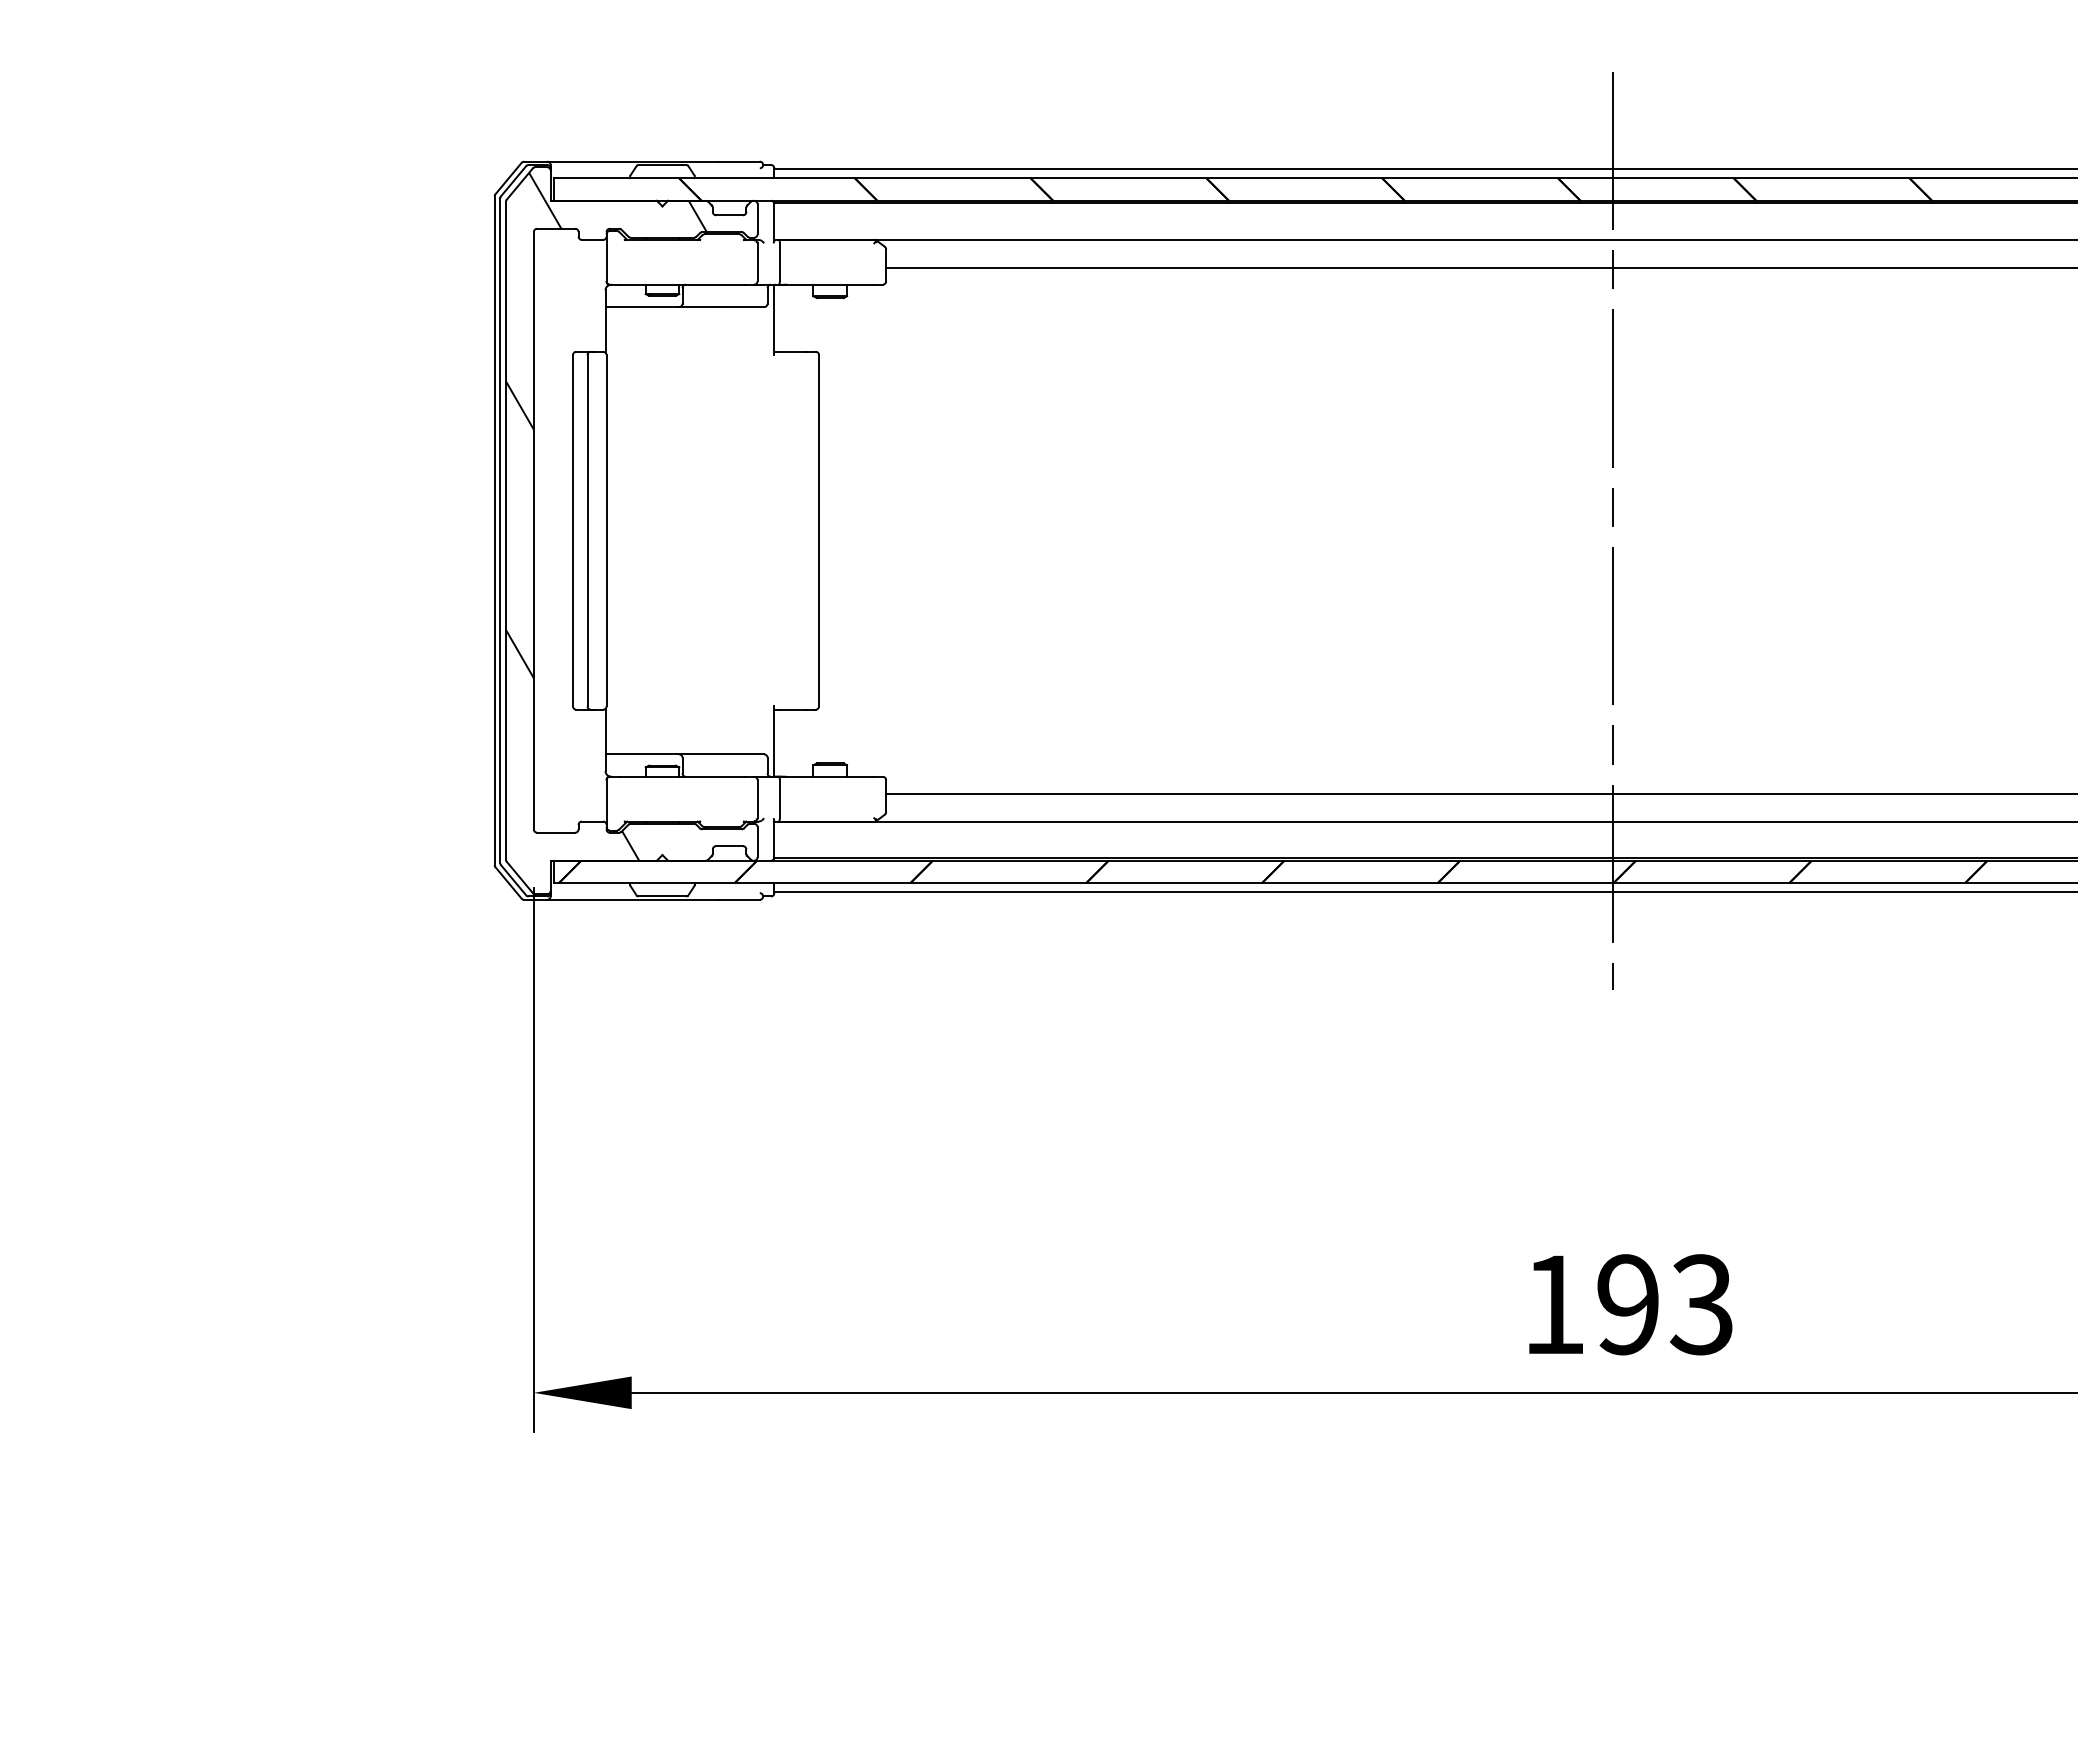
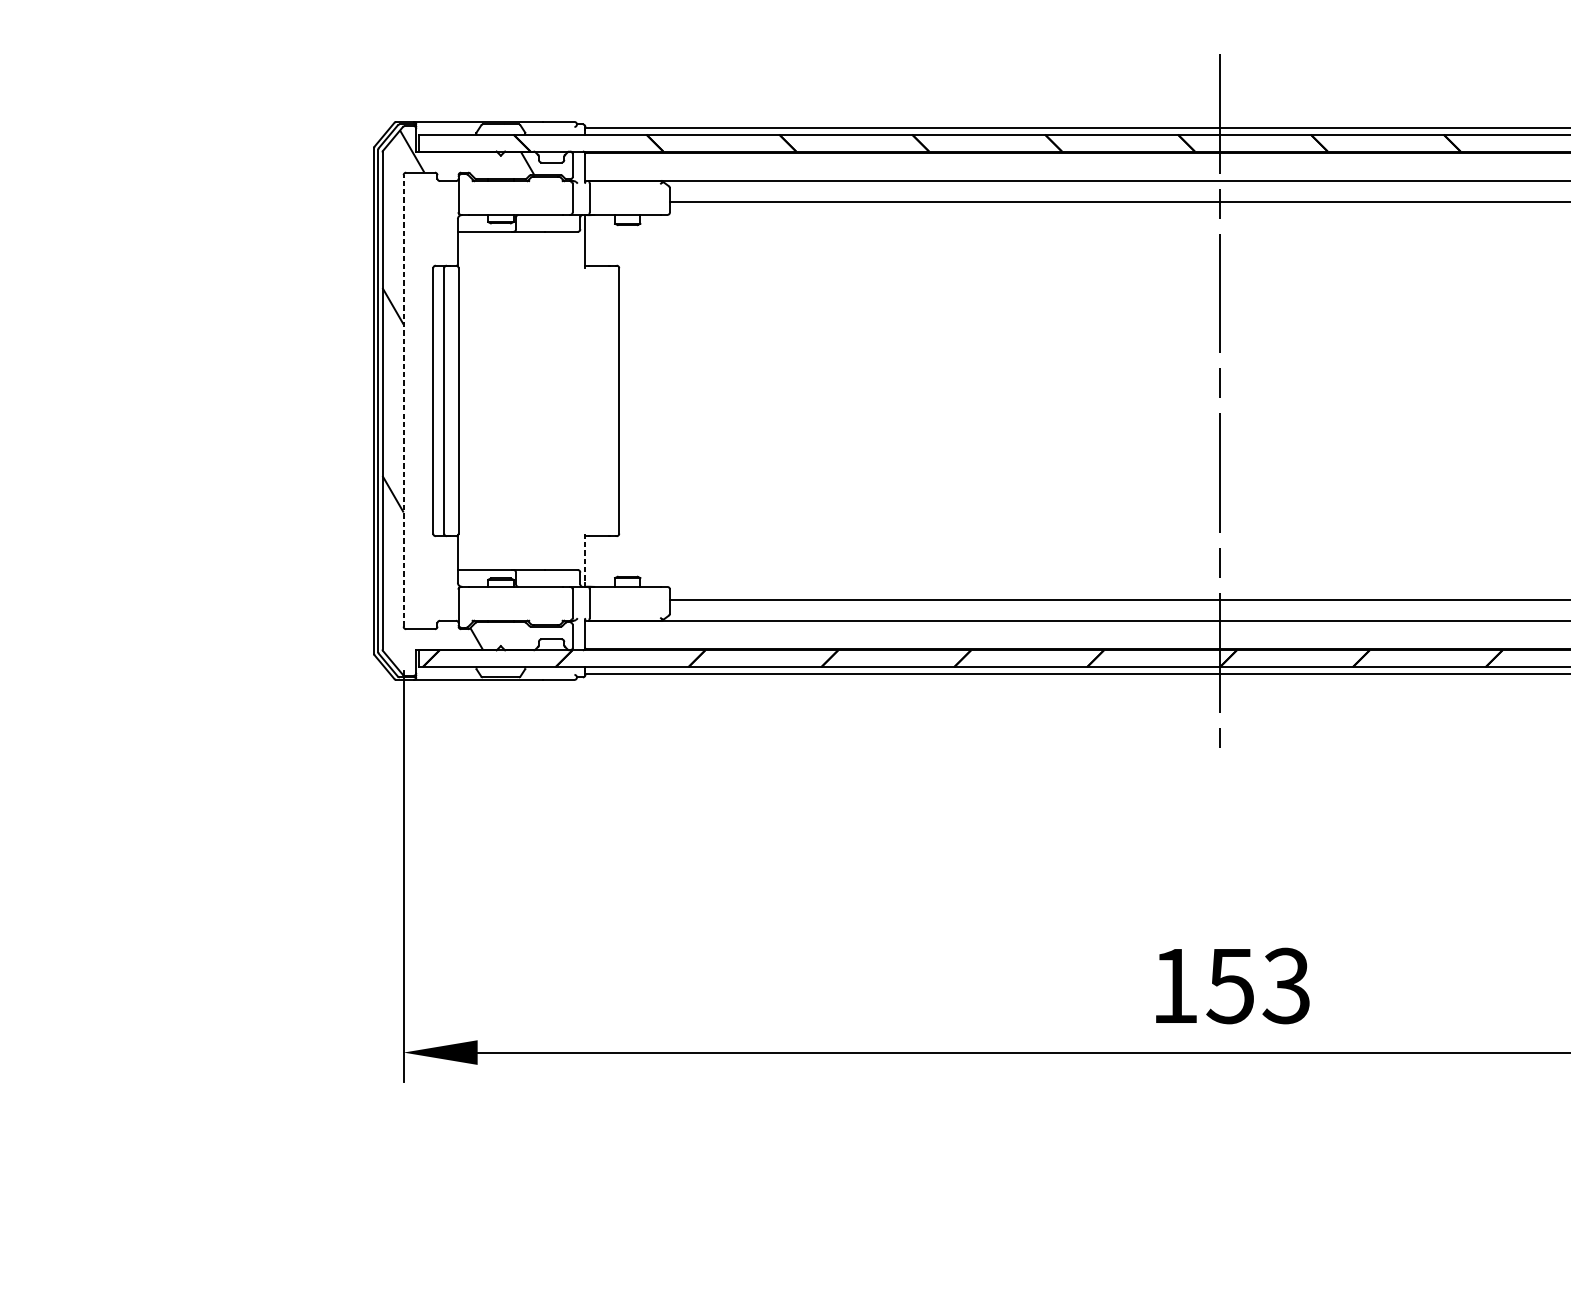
line: (533, 530) -> (403, 400), solid -> dashed
line: (774, 739) -> (585, 558), solid -> dashed
text: (1626, 1304) -> (1229, 985), 193 -> 153

